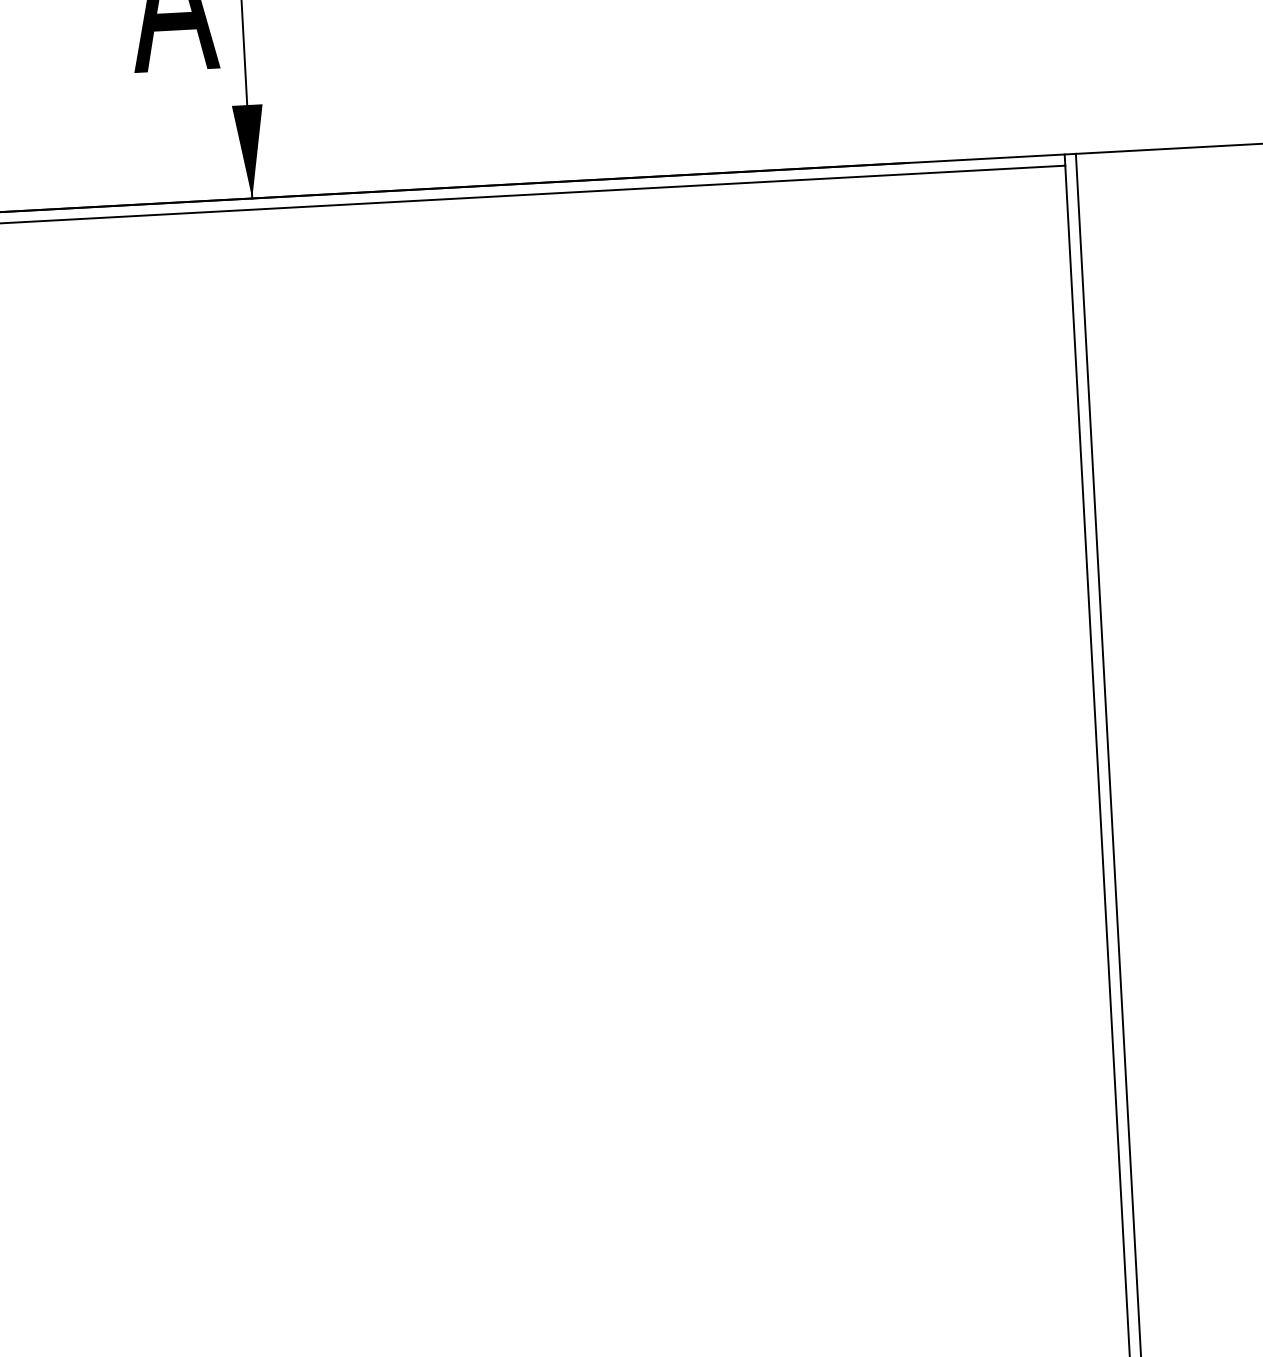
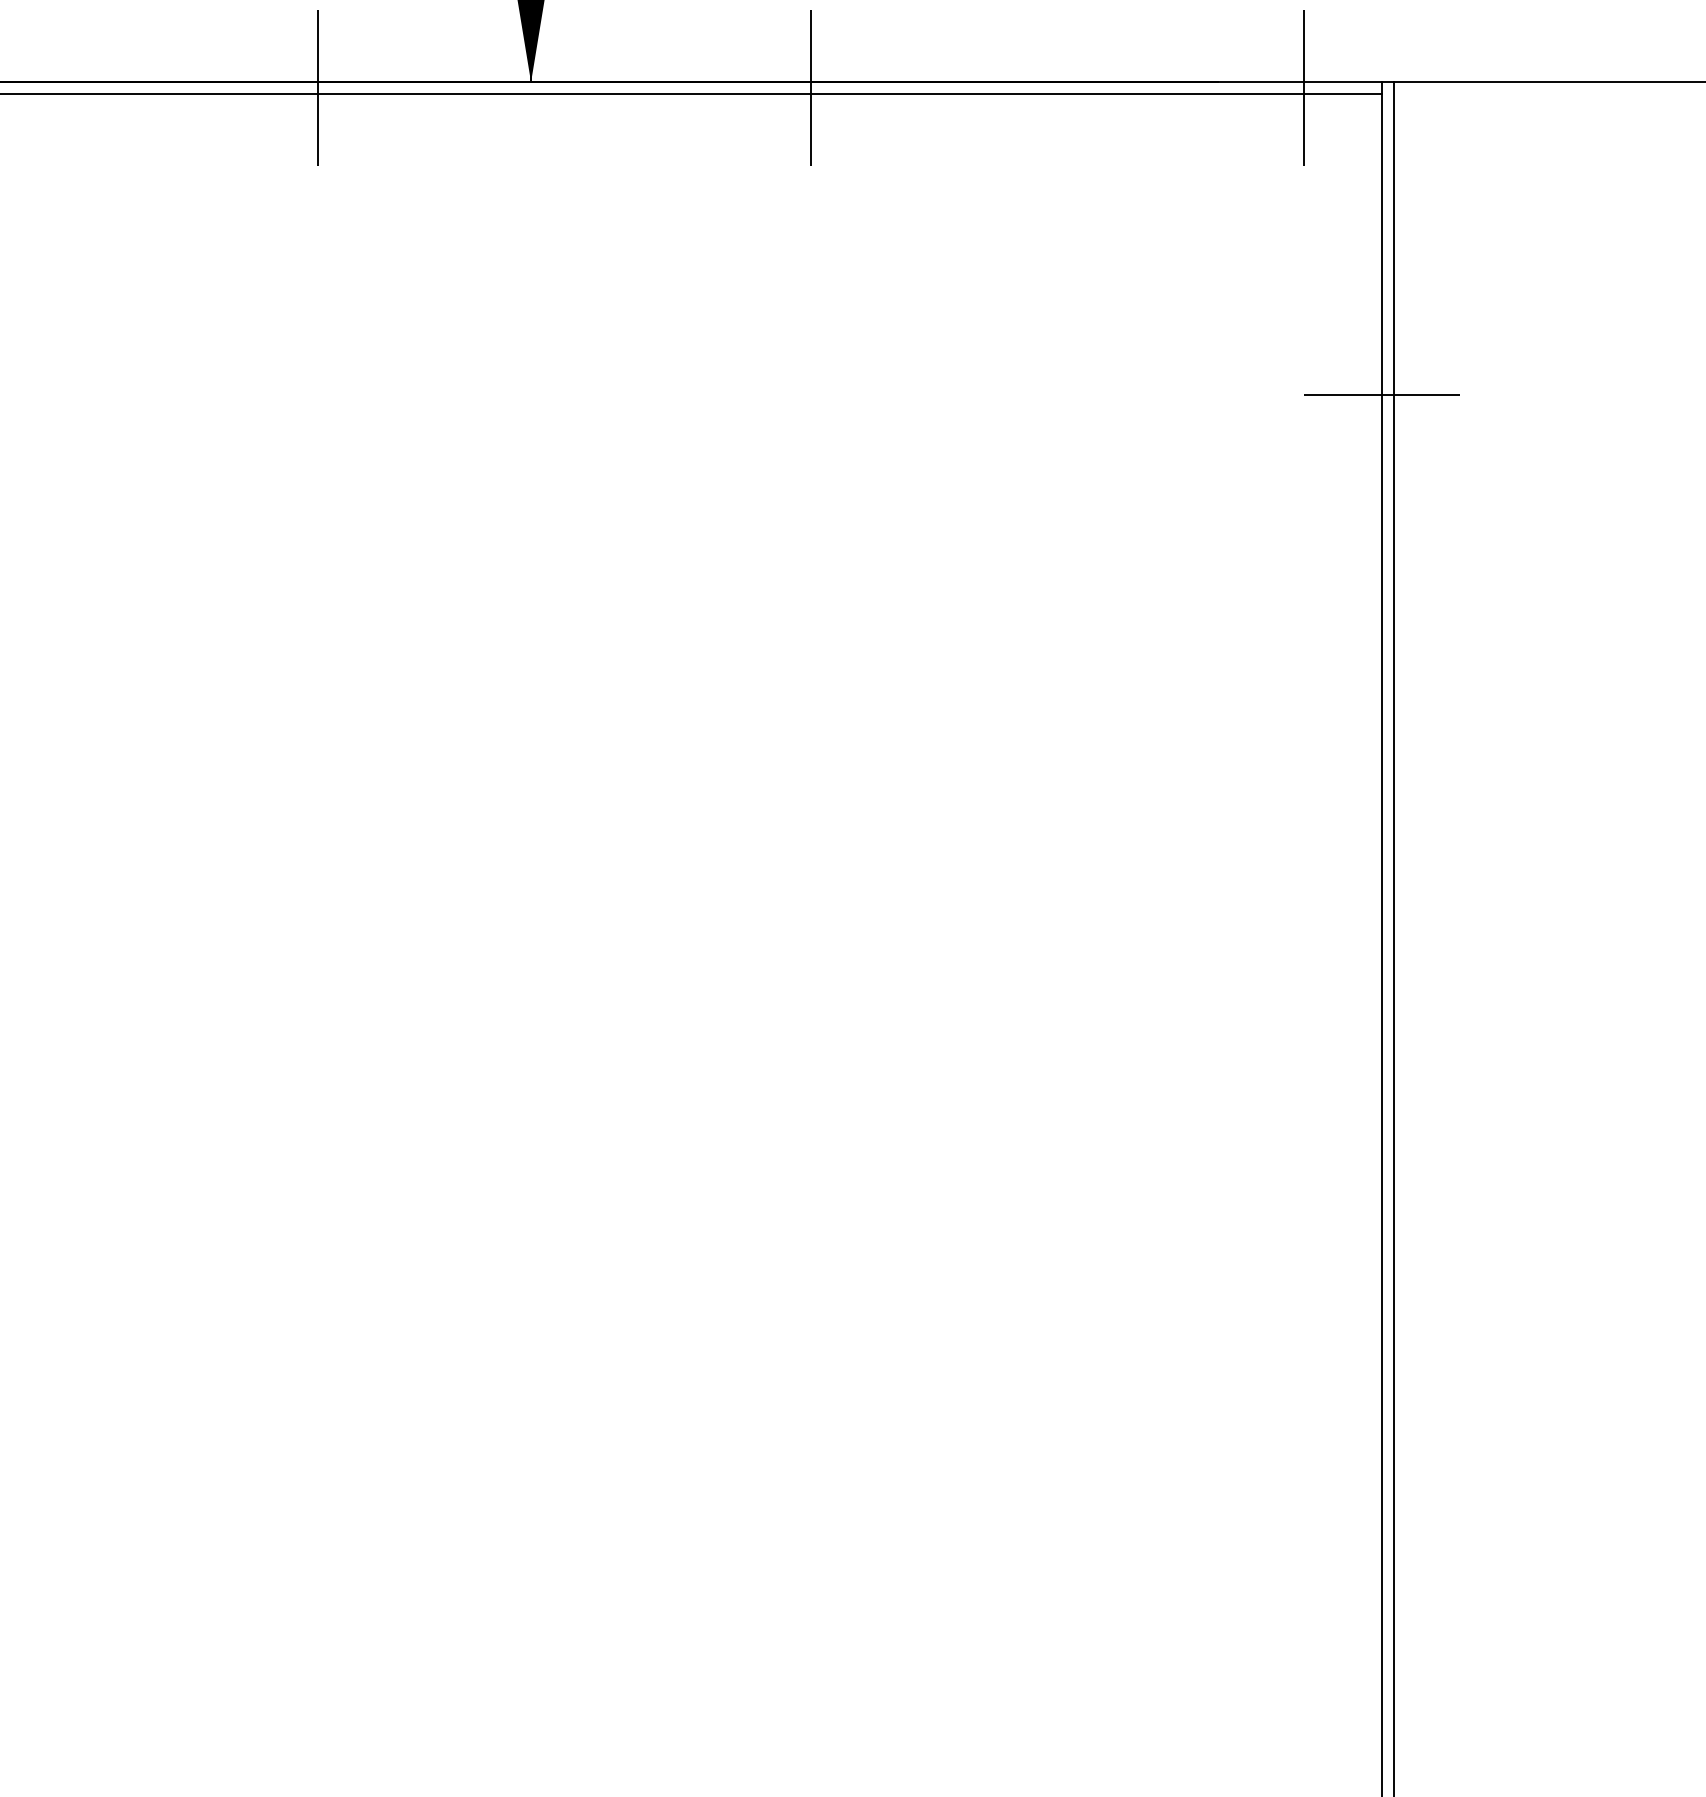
line: (989, 163) -> (1303, 87), added
line: (519, 189) -> (810, 87), added
line: (48, 214) -> (317, 87), added
line: (1080, 453) -> (1381, 395), added

